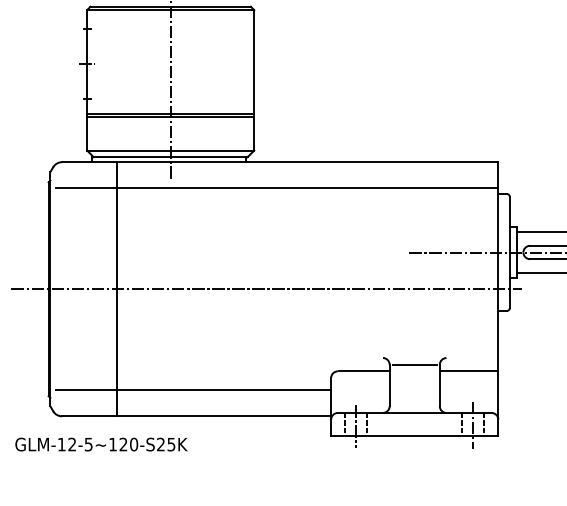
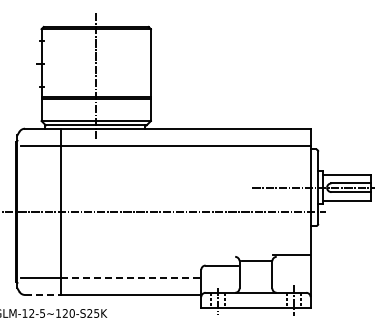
line: (467, 371) -> (290, 254), moved
line: (224, 391) -> (131, 278), solid -> dashed
line: (90, 415) -> (43, 294), solid -> dashed

